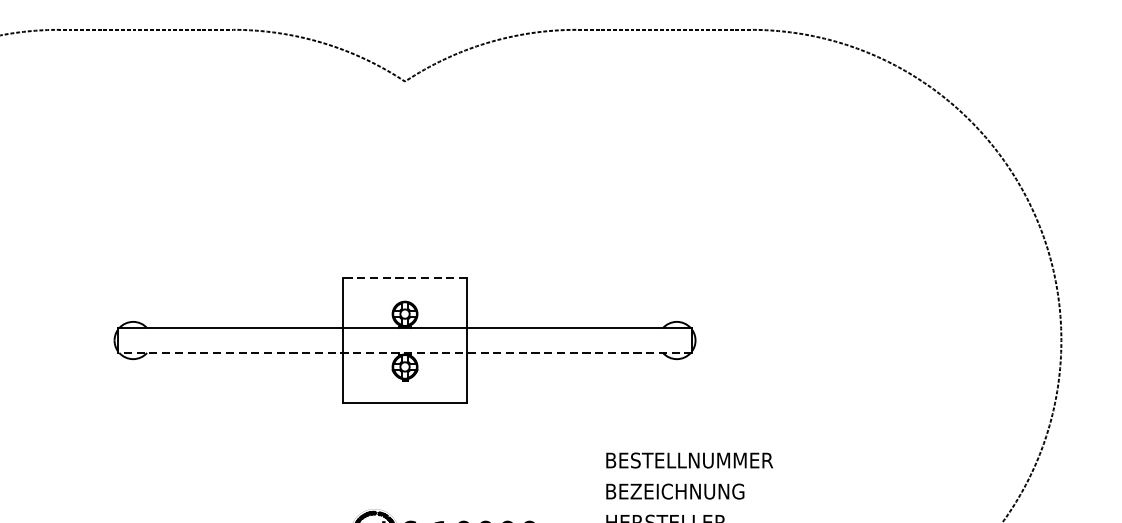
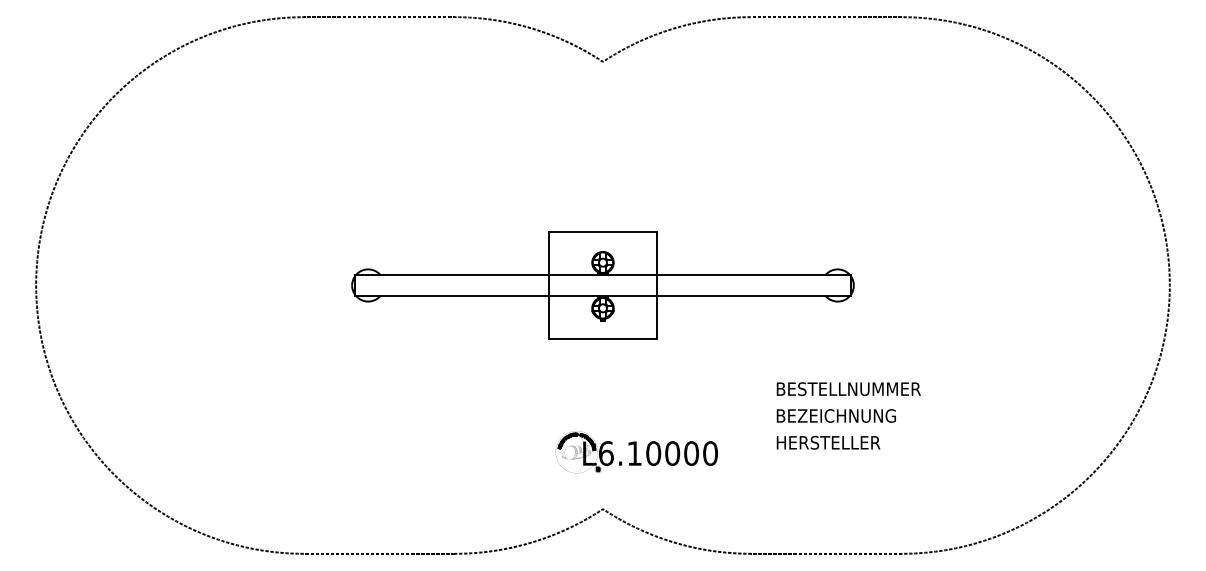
line: (405, 278) -> (603, 231), dashed -> solid
line: (404, 353) -> (602, 296), dashed -> solid

